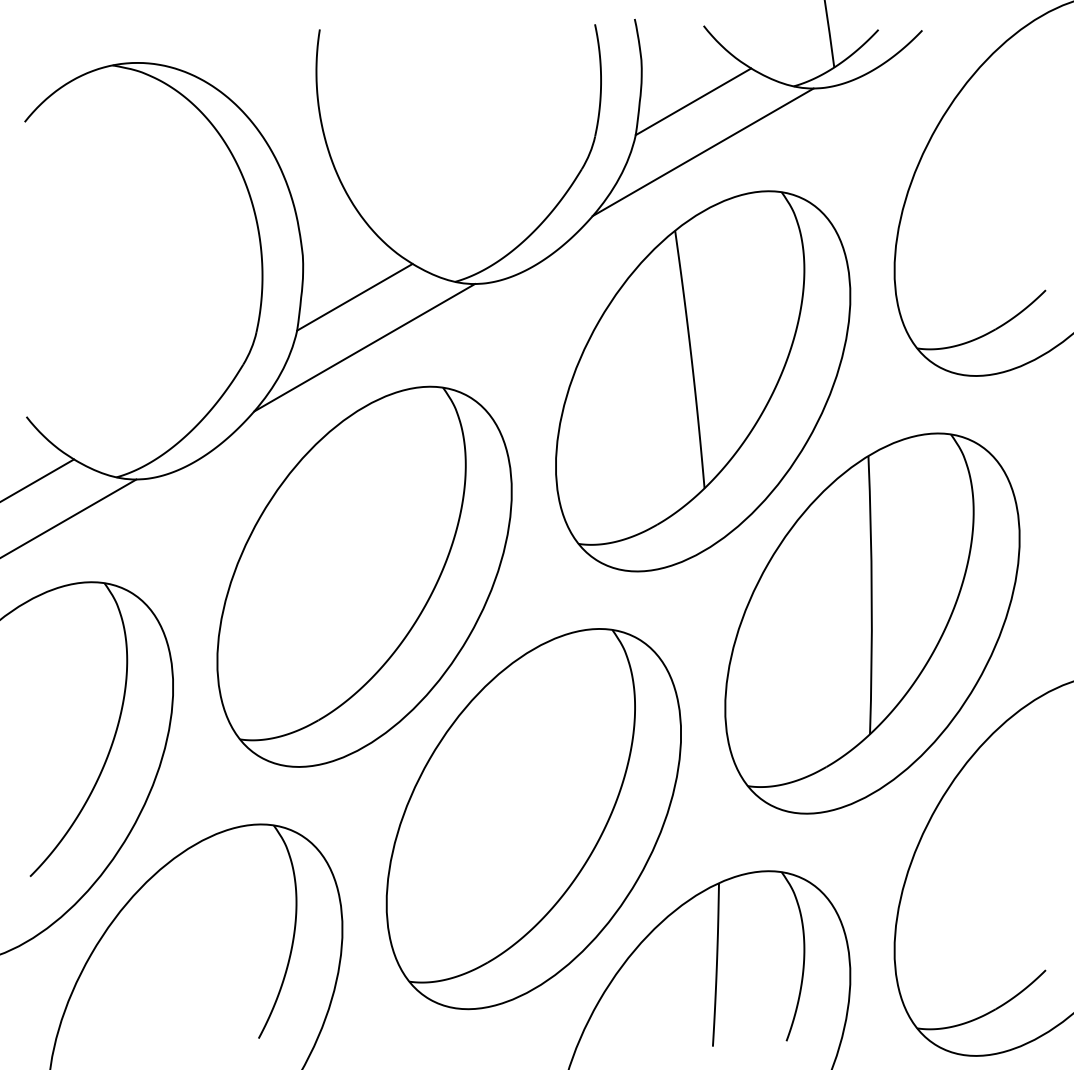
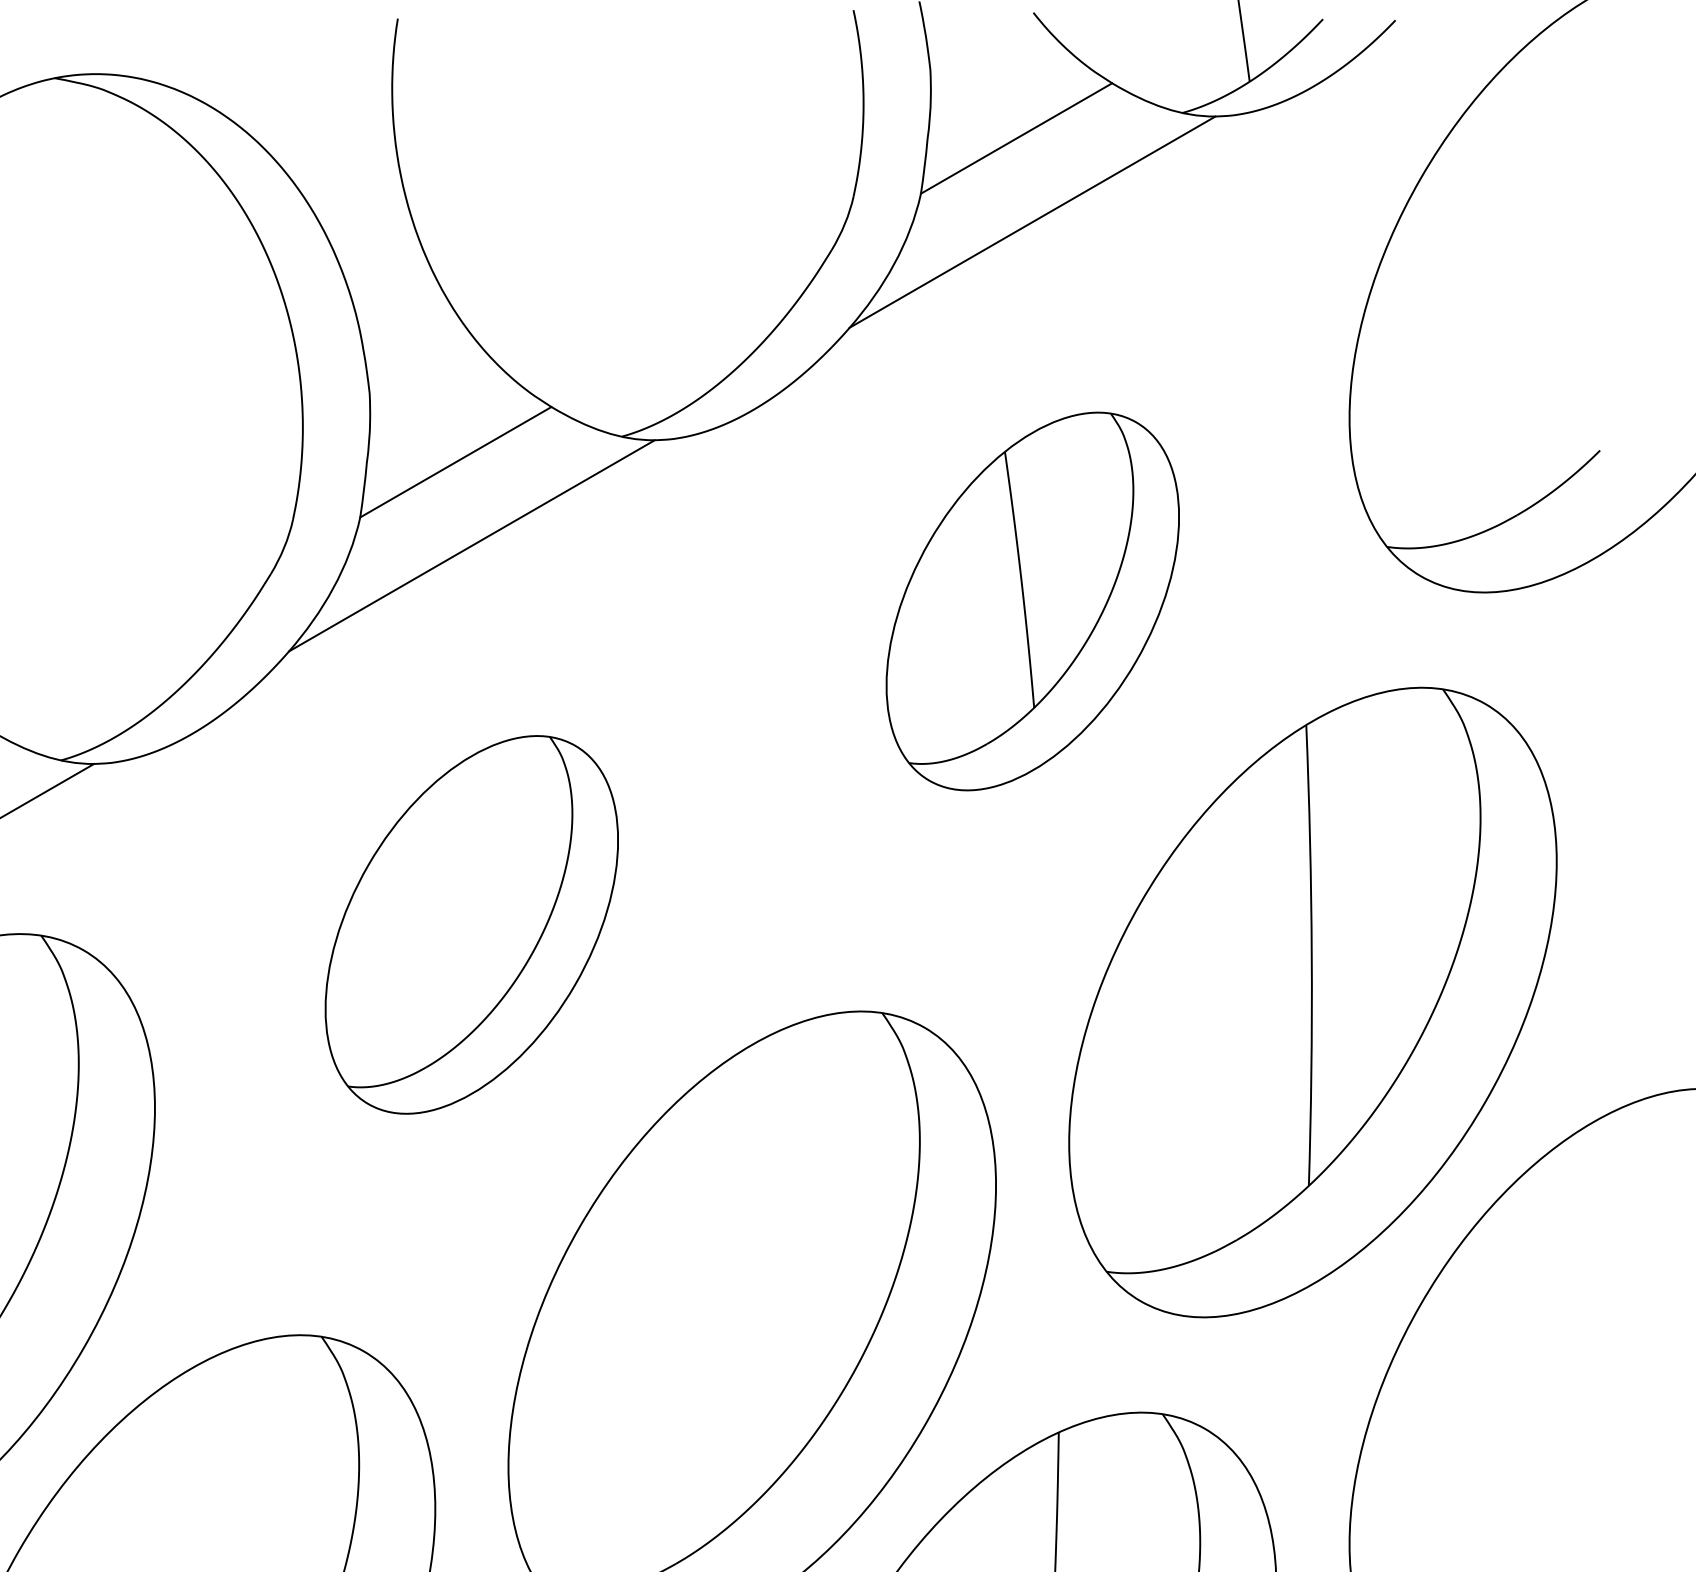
part: (703, 381) -> (1033, 601), size x0.6
part: (364, 576) -> (471, 924), size x0.6

